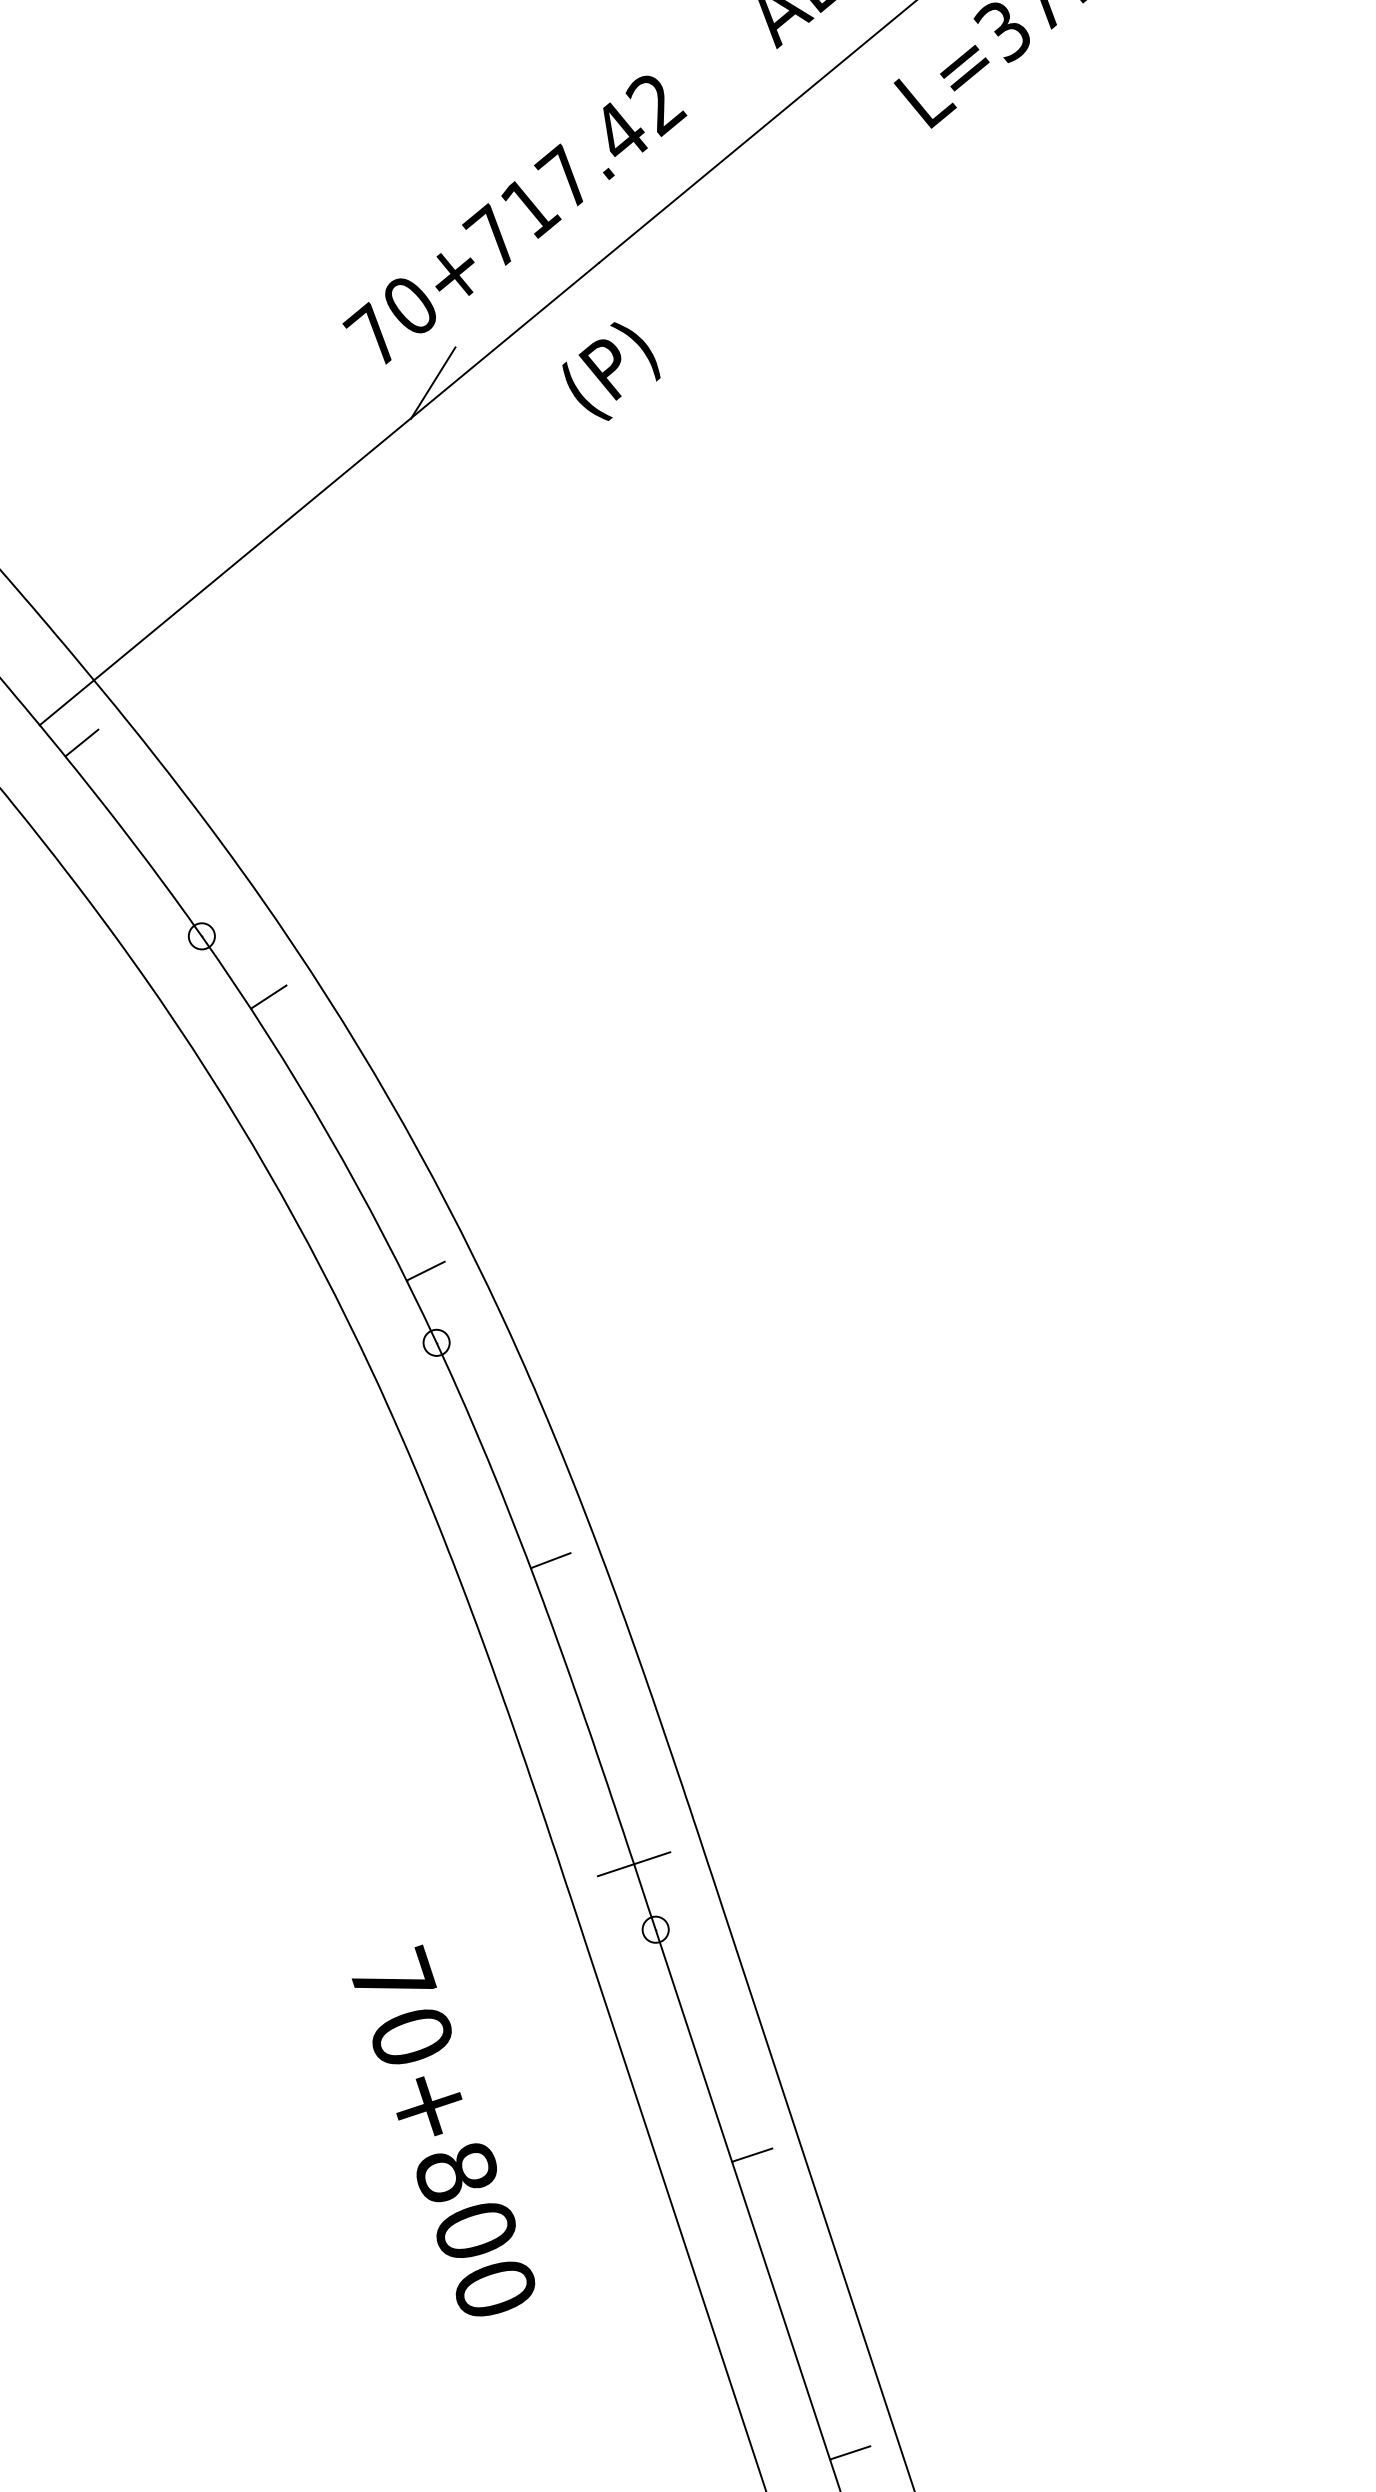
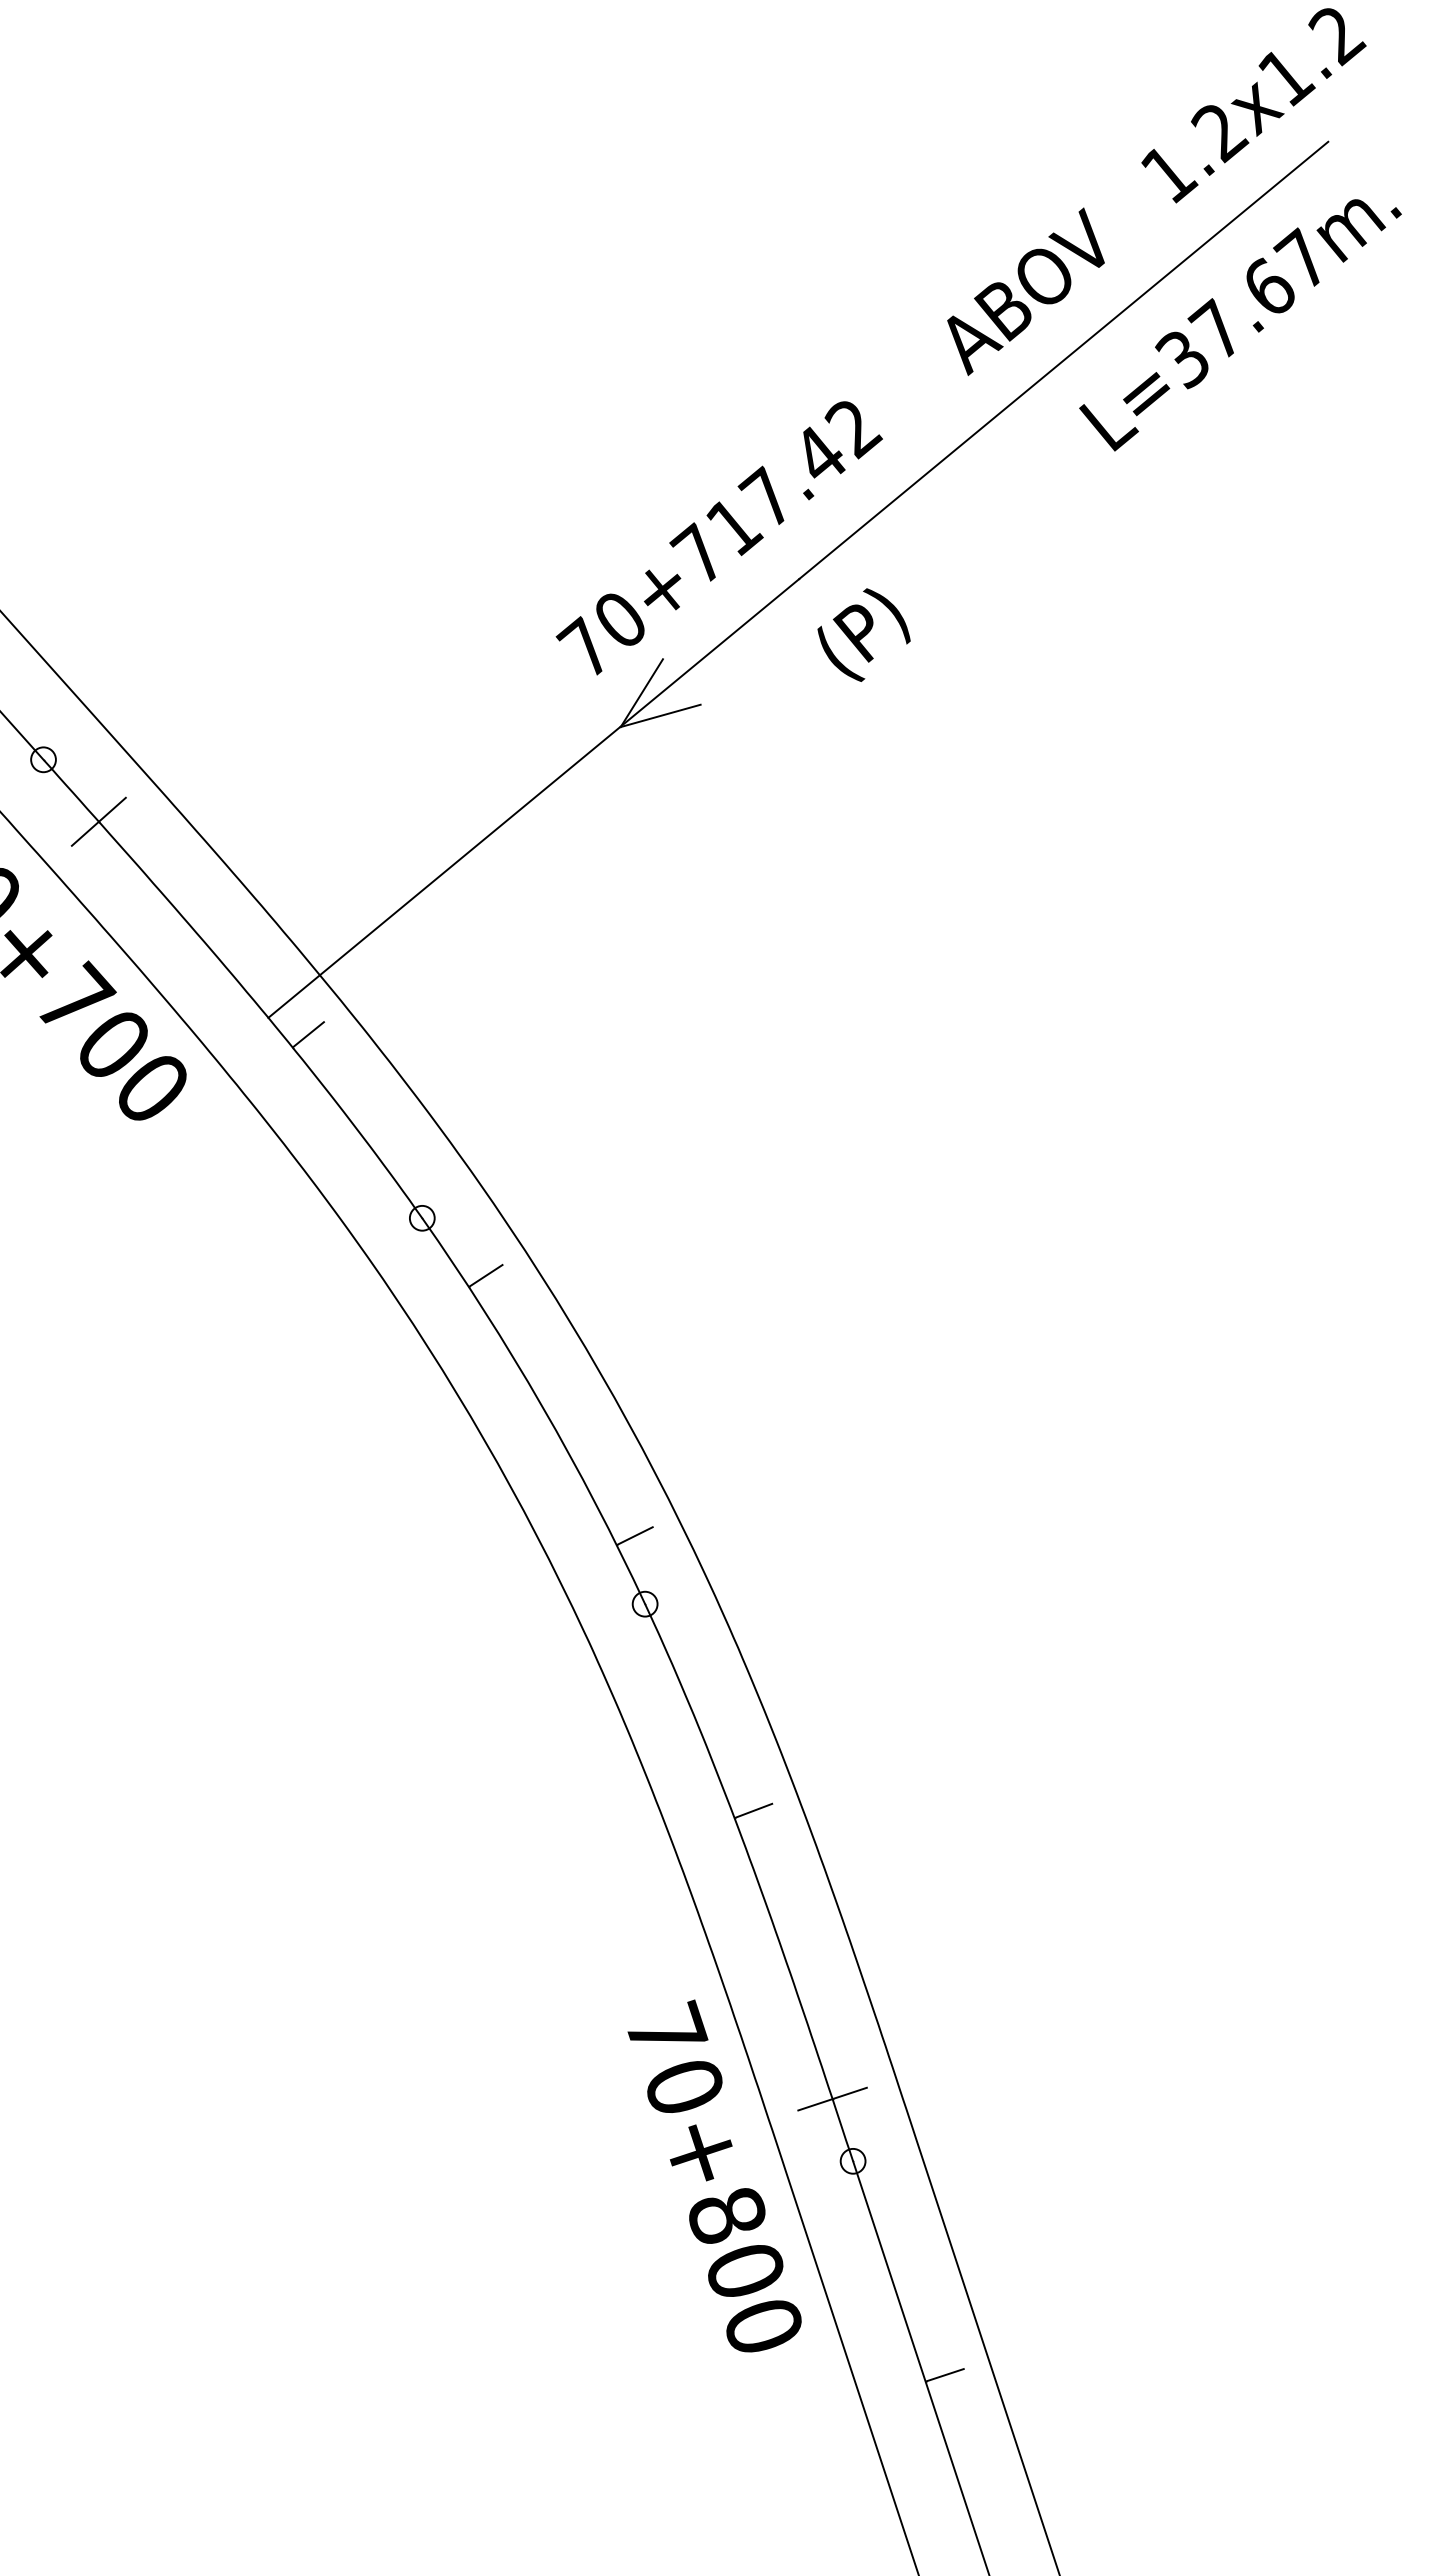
text: (610, 370) -> (863, 634), moved
line: (452, 406) -> (660, 715), added
text: (443, 2130) -> (714, 2175), moved

